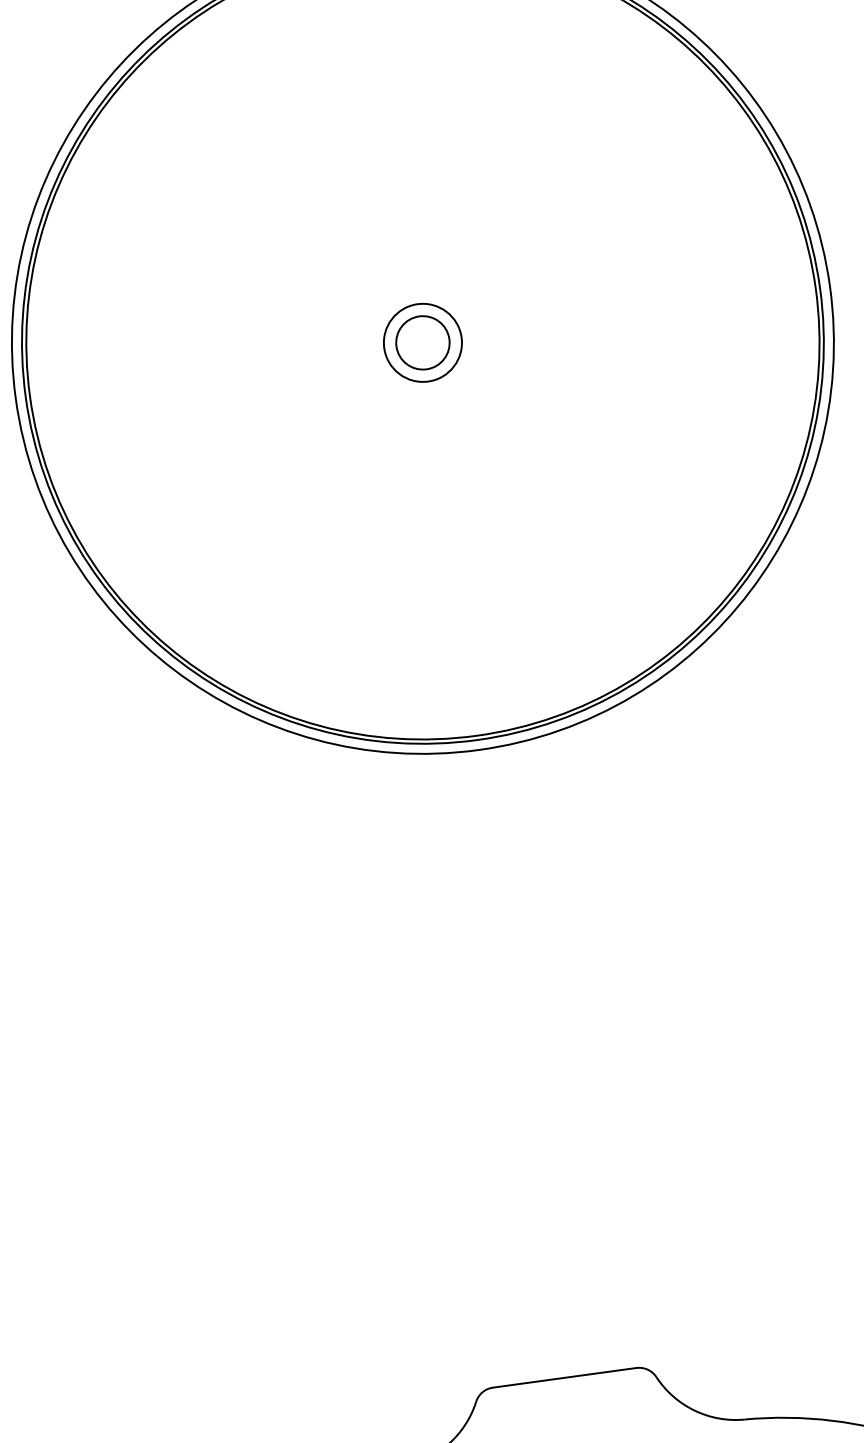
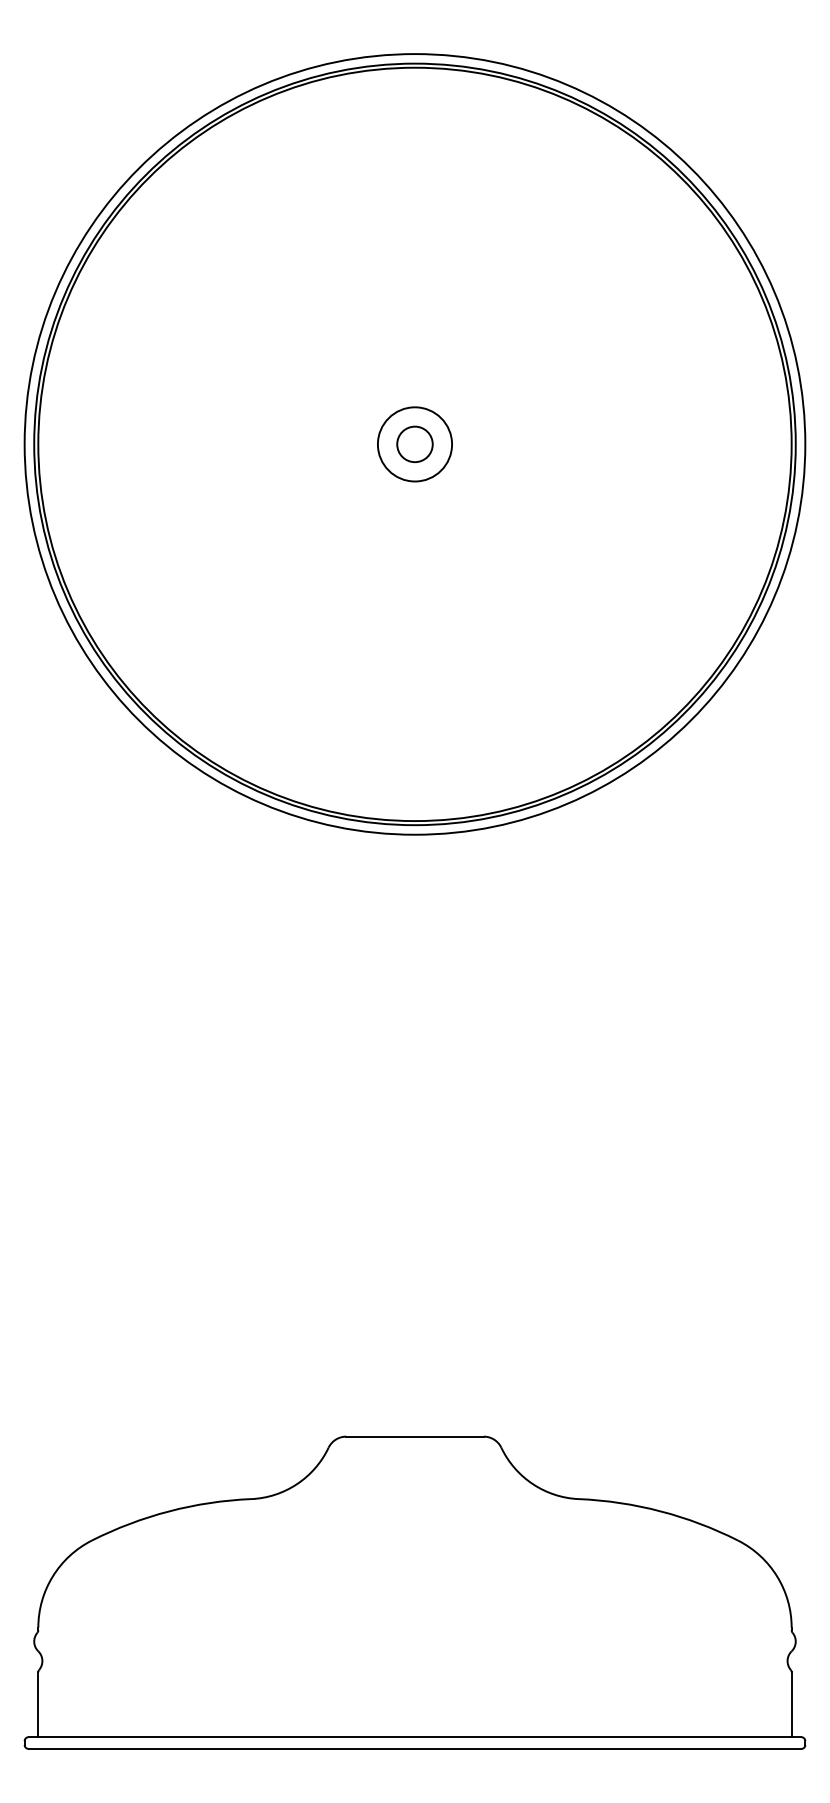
circle: (422, 343) -> (414, 444), size x0.7

